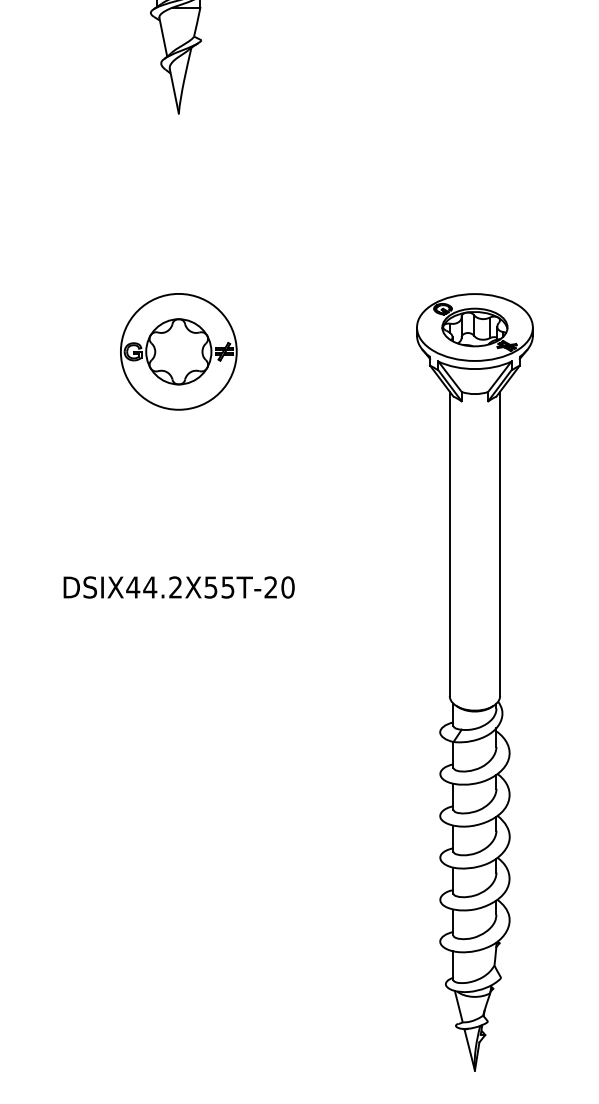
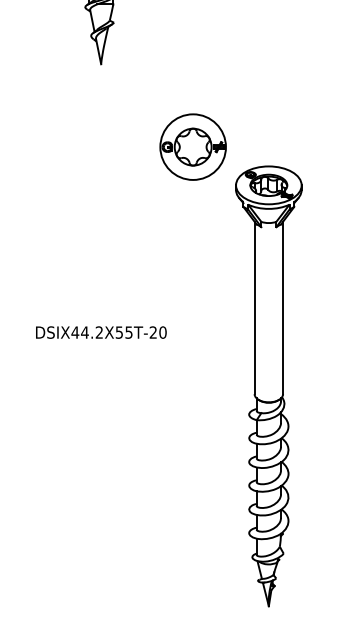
part: (177, 350) -> (192, 146), moved

